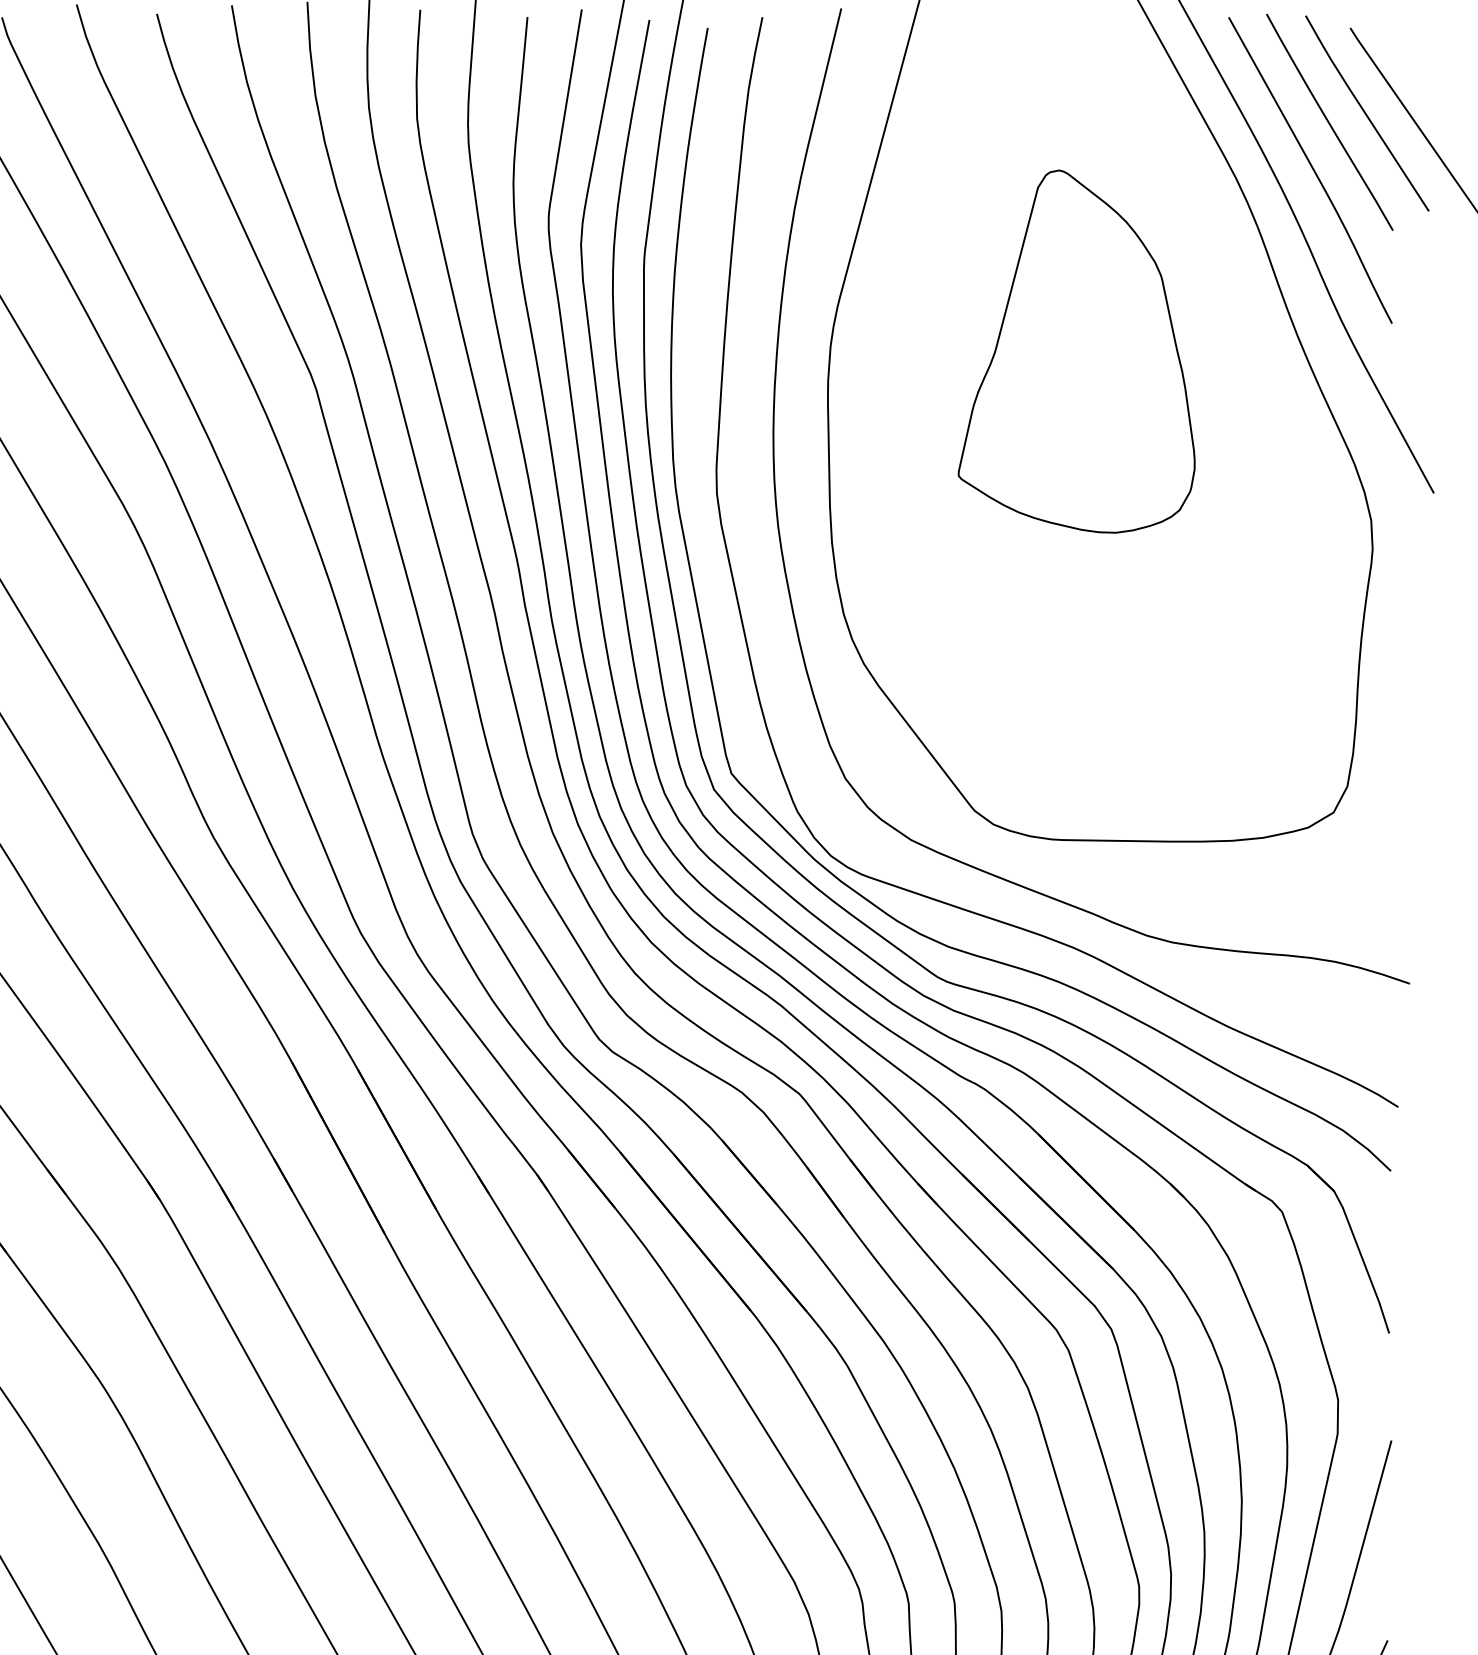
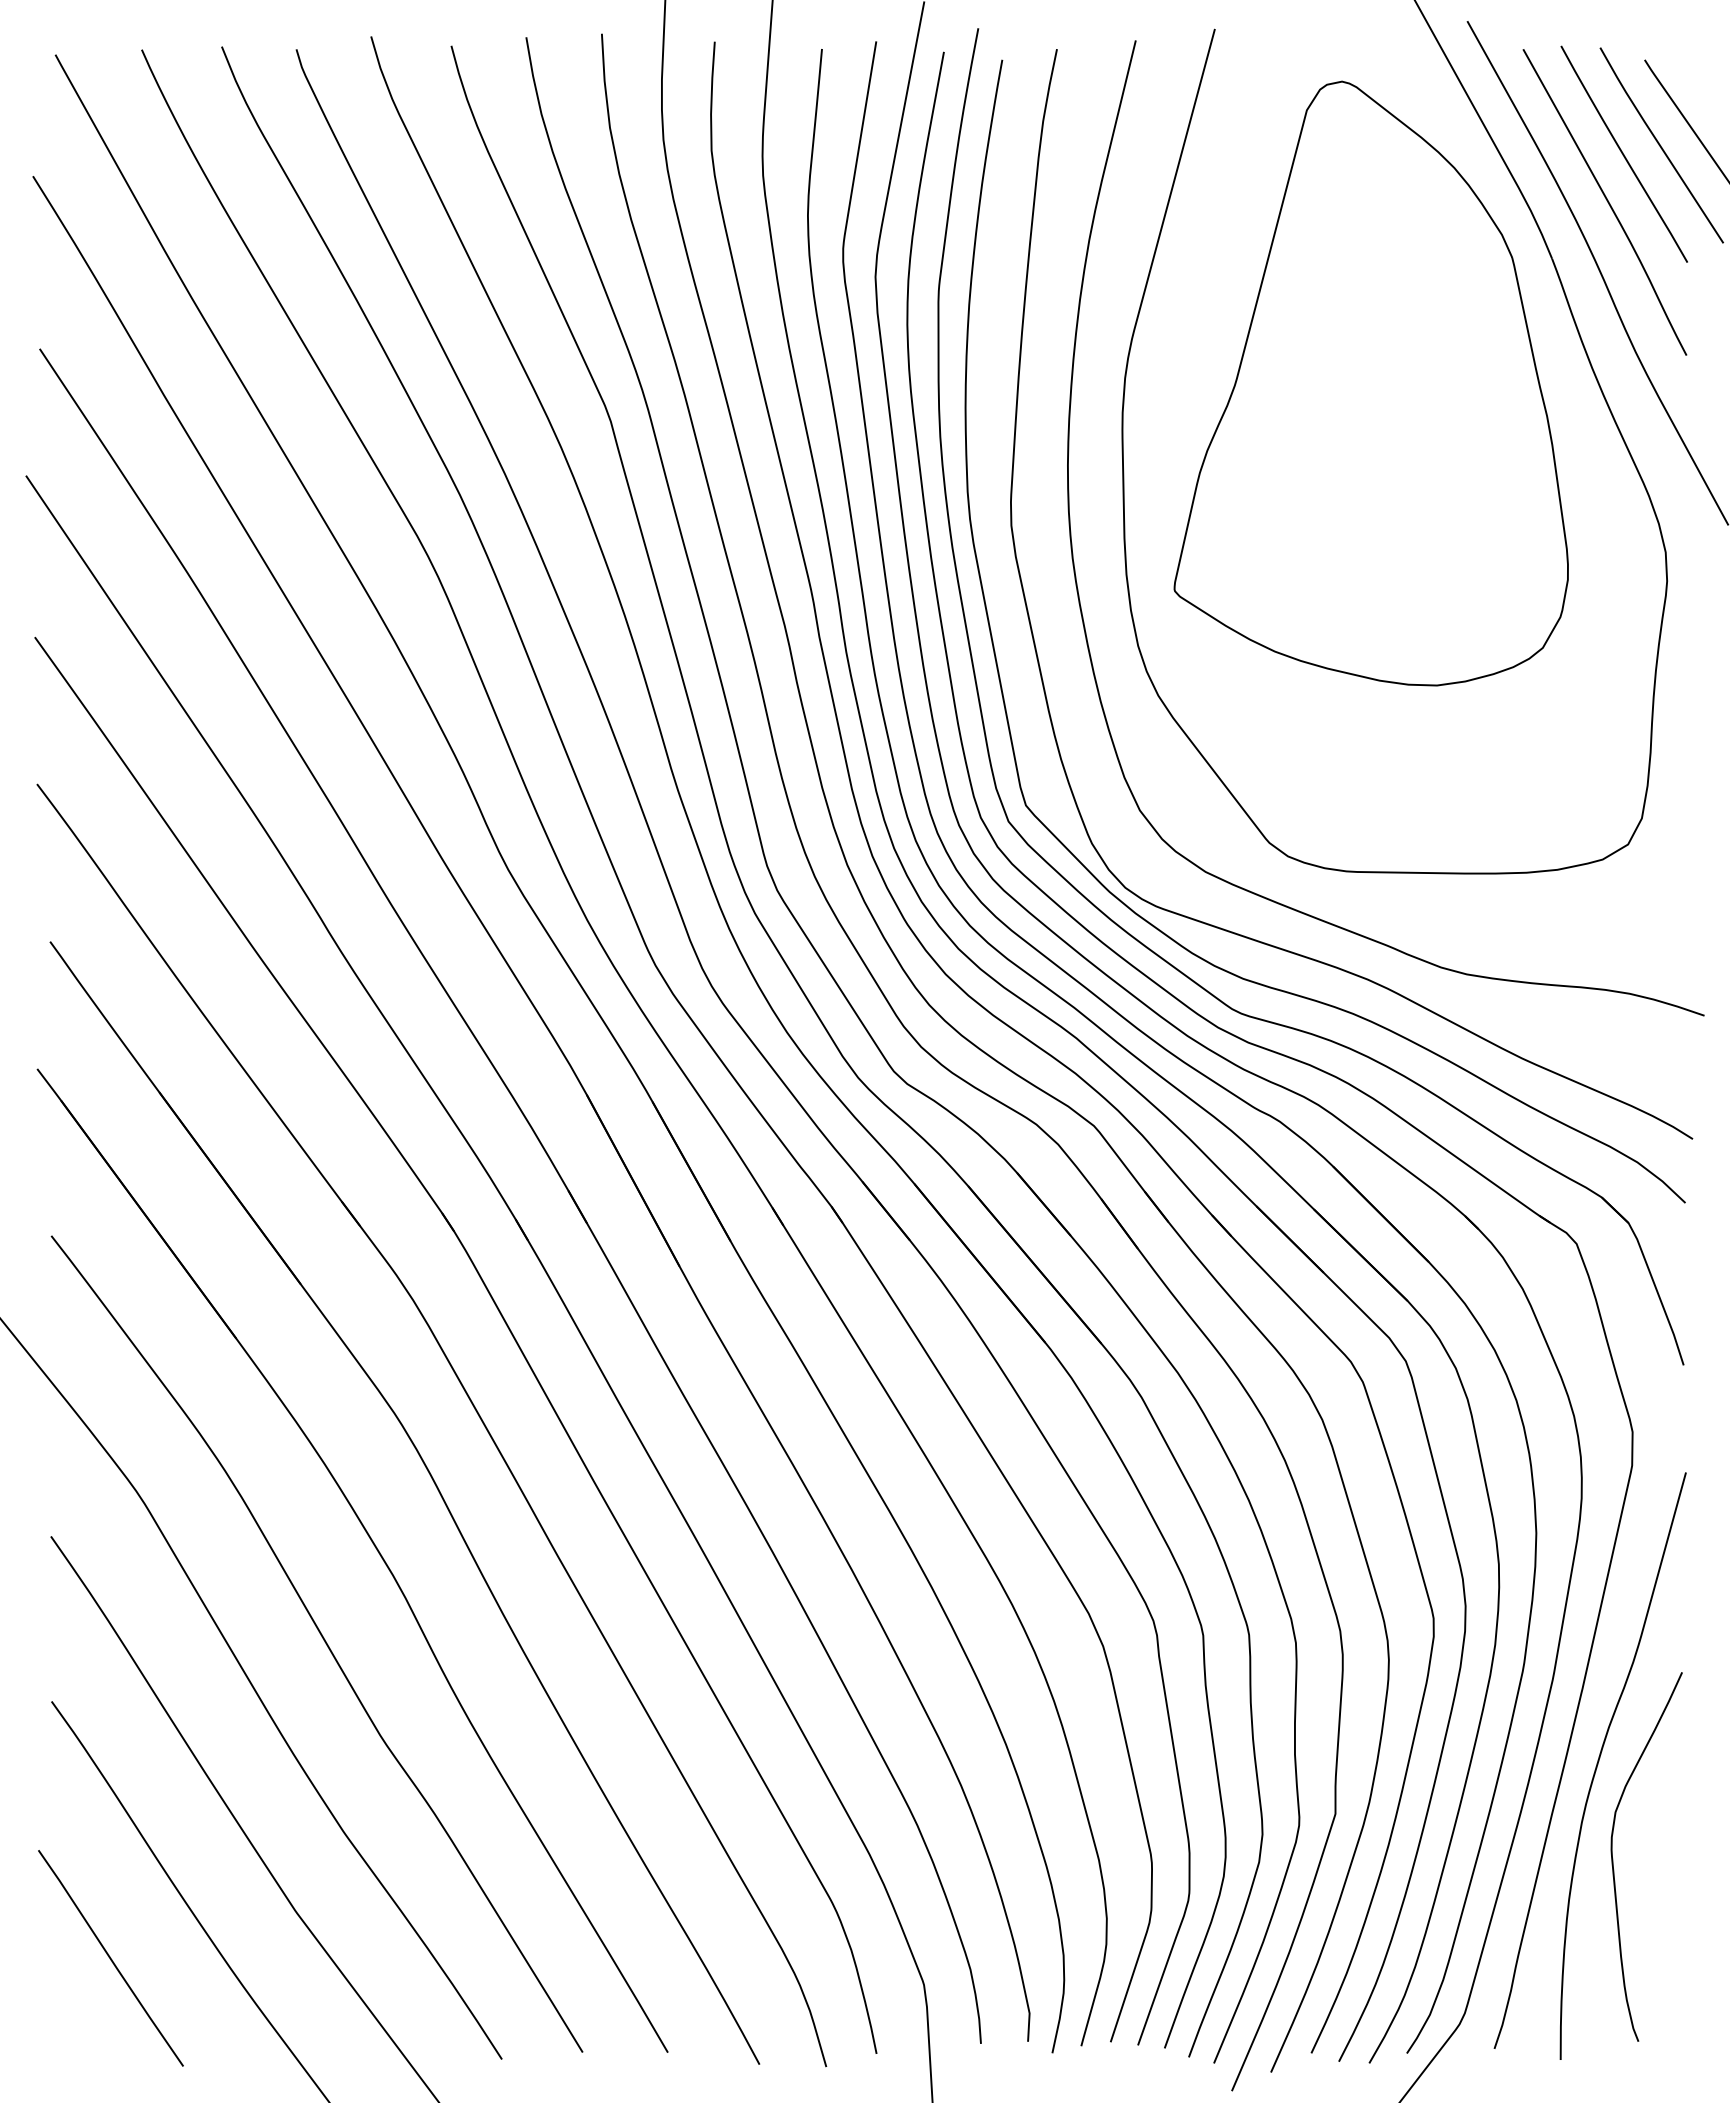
part: (1076, 351) -> (1370, 383), size x1.67

